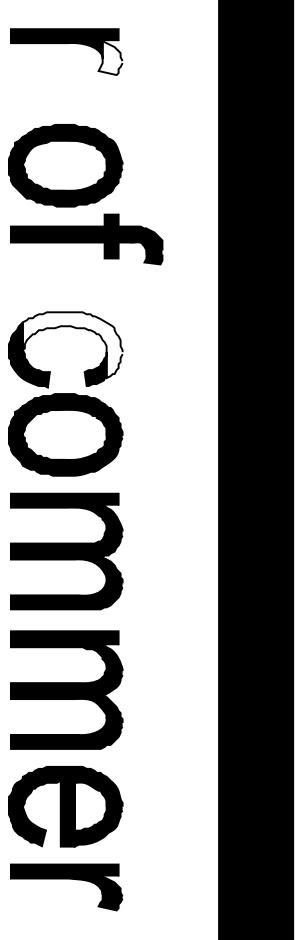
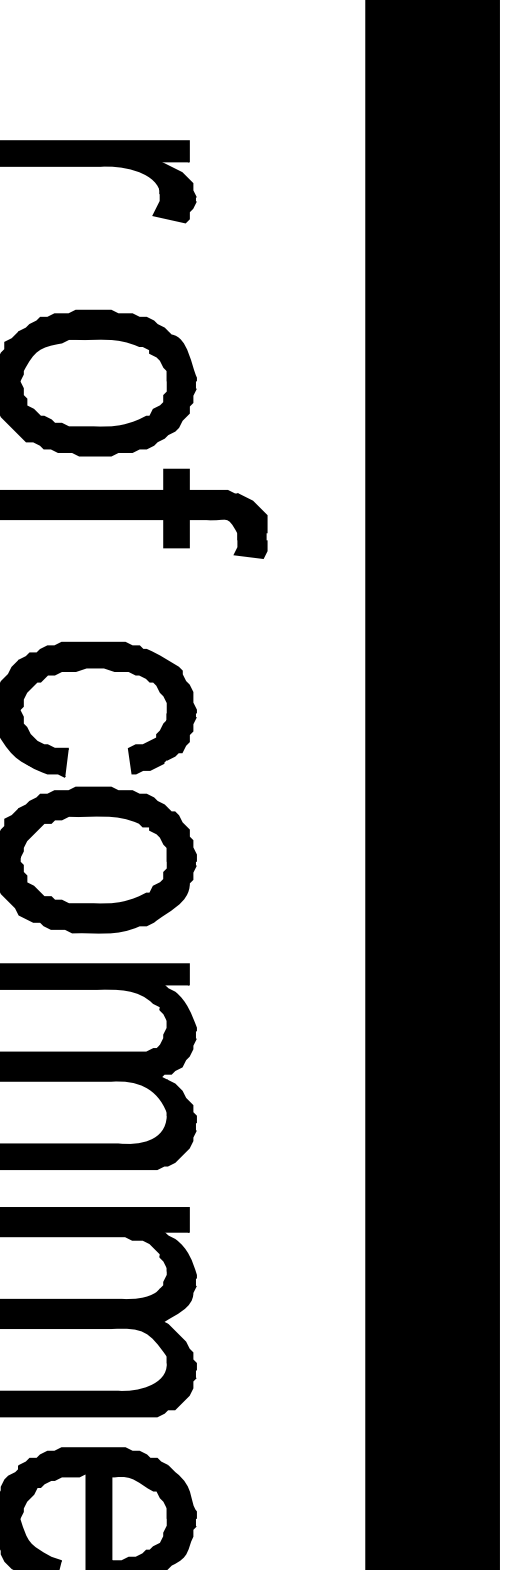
fill: (110, 58) -> (174, 193), added
fill: (72, 345) -> (107, 701), added

